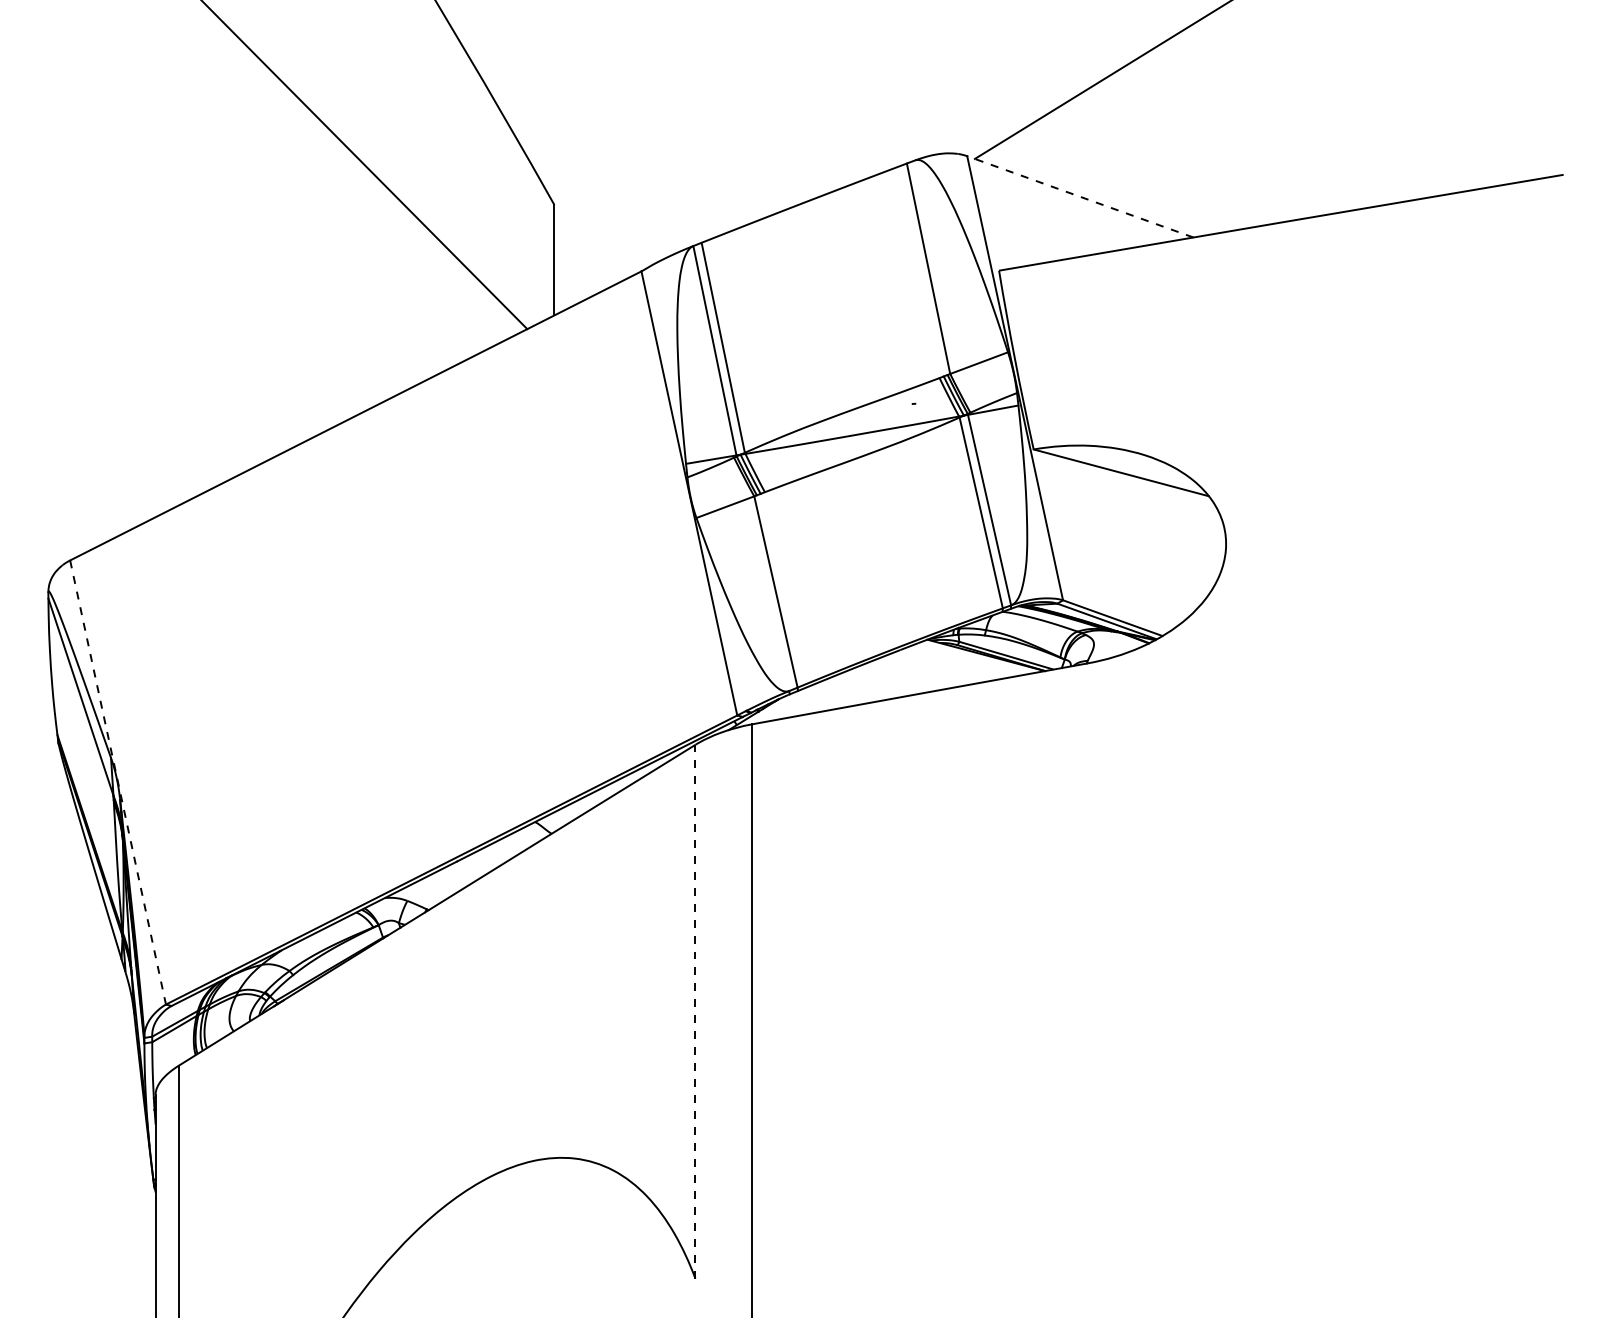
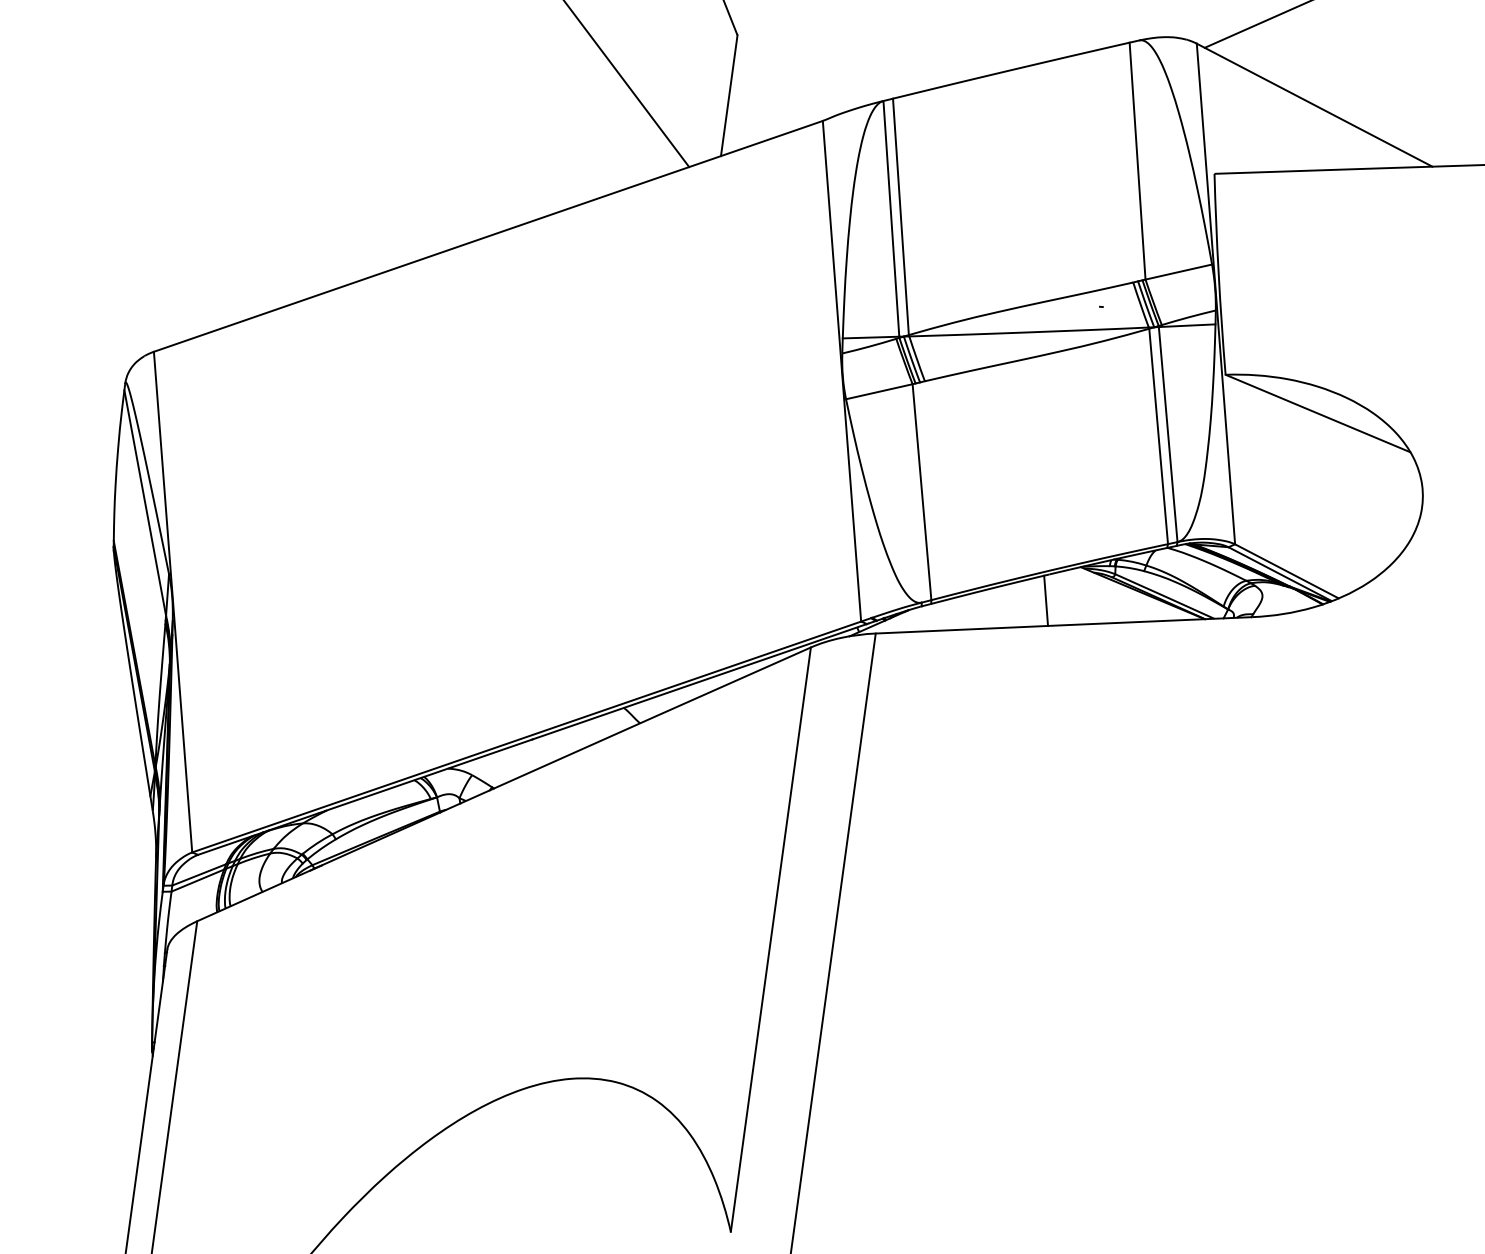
line: (1079, 196) -> (1313, 104), dashed -> solid
line: (900, 673) -> (1046, 600), added
line: (118, 782) -> (173, 602), dashed -> solid
line: (695, 1011) -> (770, 939), dashed -> solid

